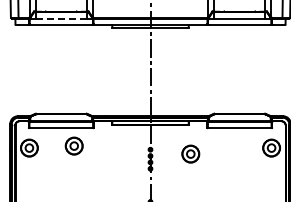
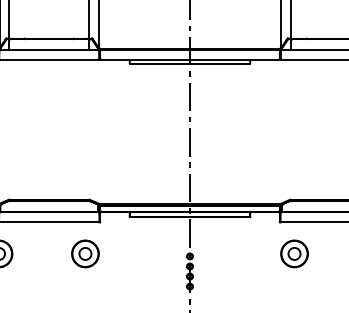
line: (60, 18) -> (48, 49), dashed -> solid
part: (73, 145) -> (84, 252), moved
part: (190, 153) -> (294, 252), moved

